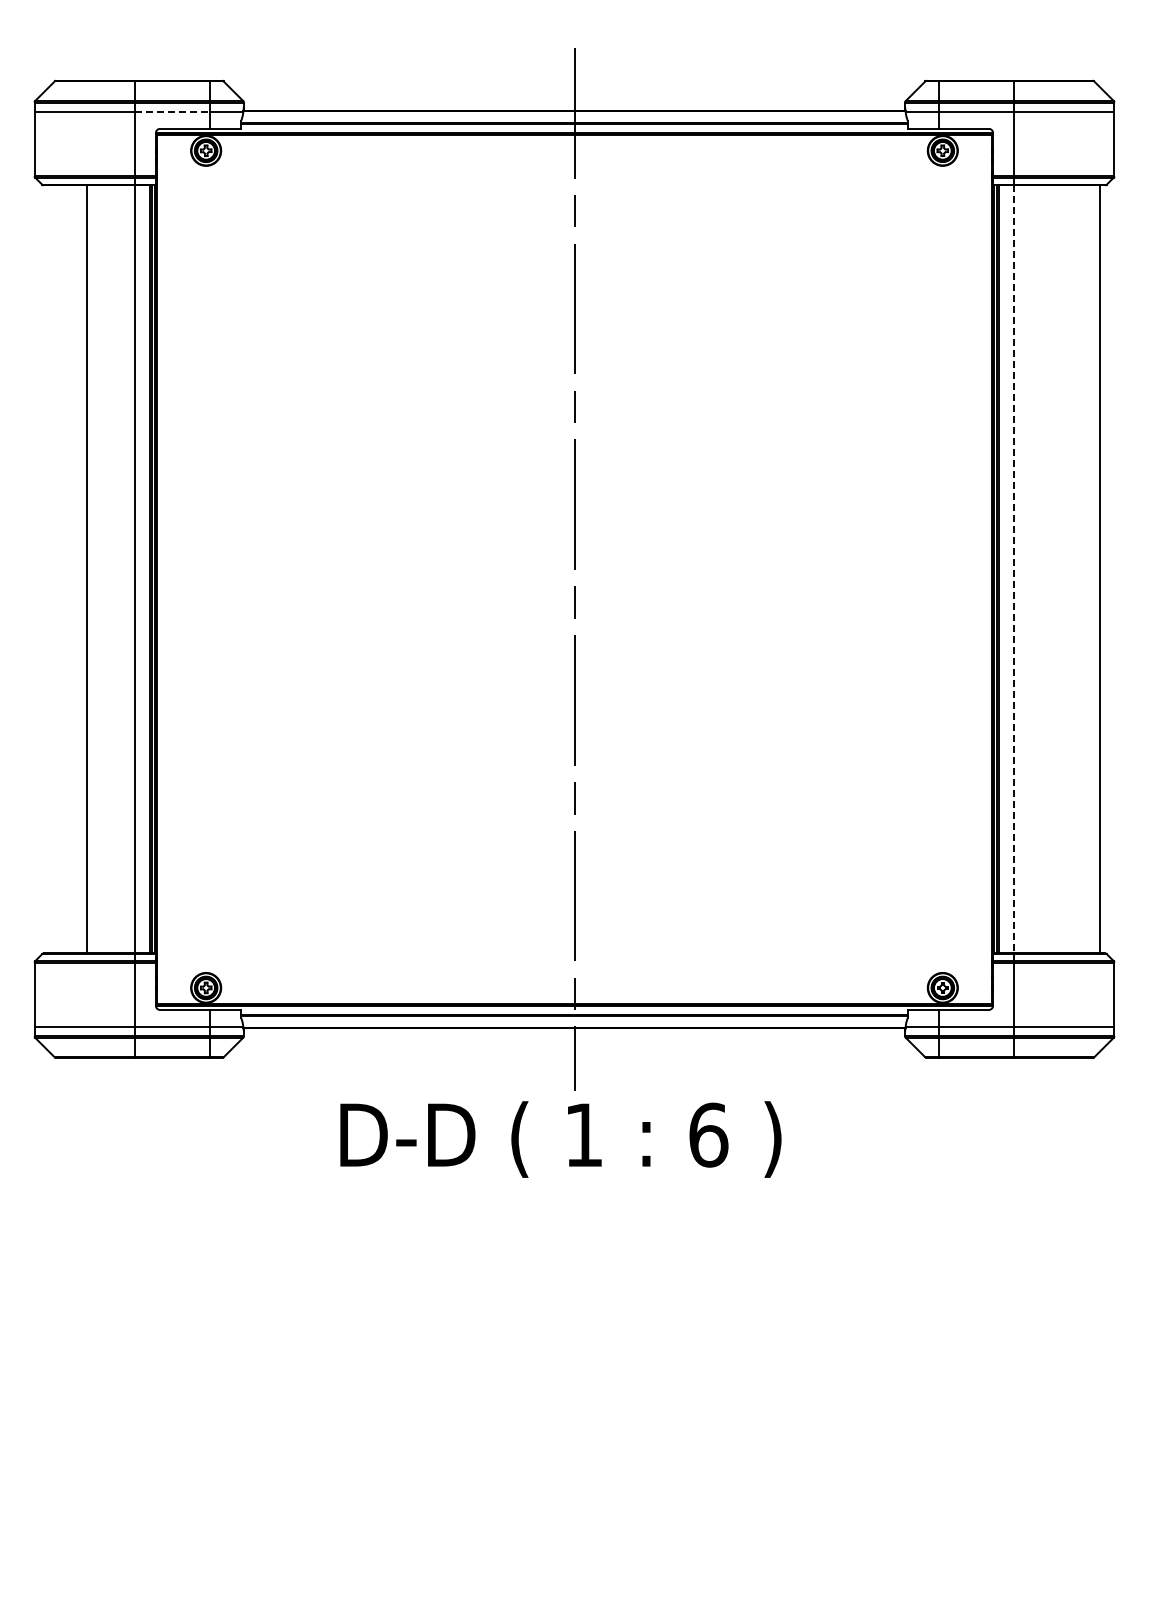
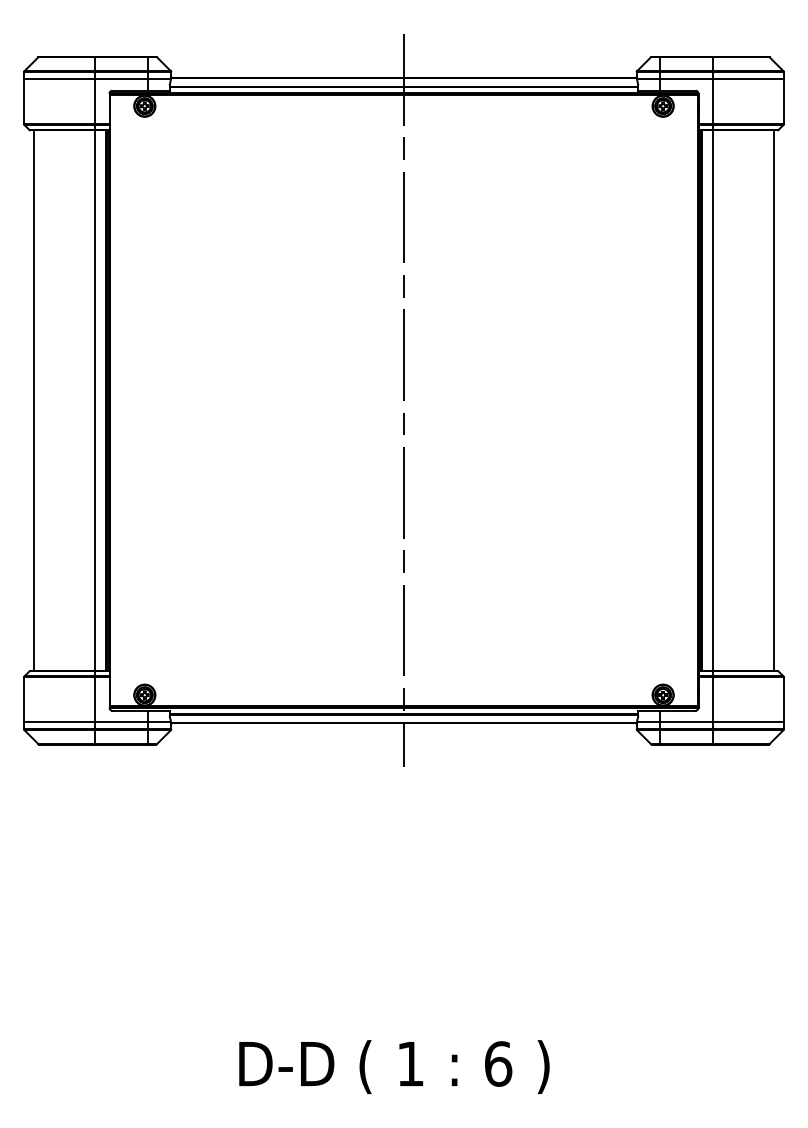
line: (172, 112) -> (121, 79), dashed -> solid
line: (87, 569) -> (34, 400), moved
line: (1013, 569) -> (712, 400), dashed -> solid
text: (560, 1139) -> (394, 1067), moved

